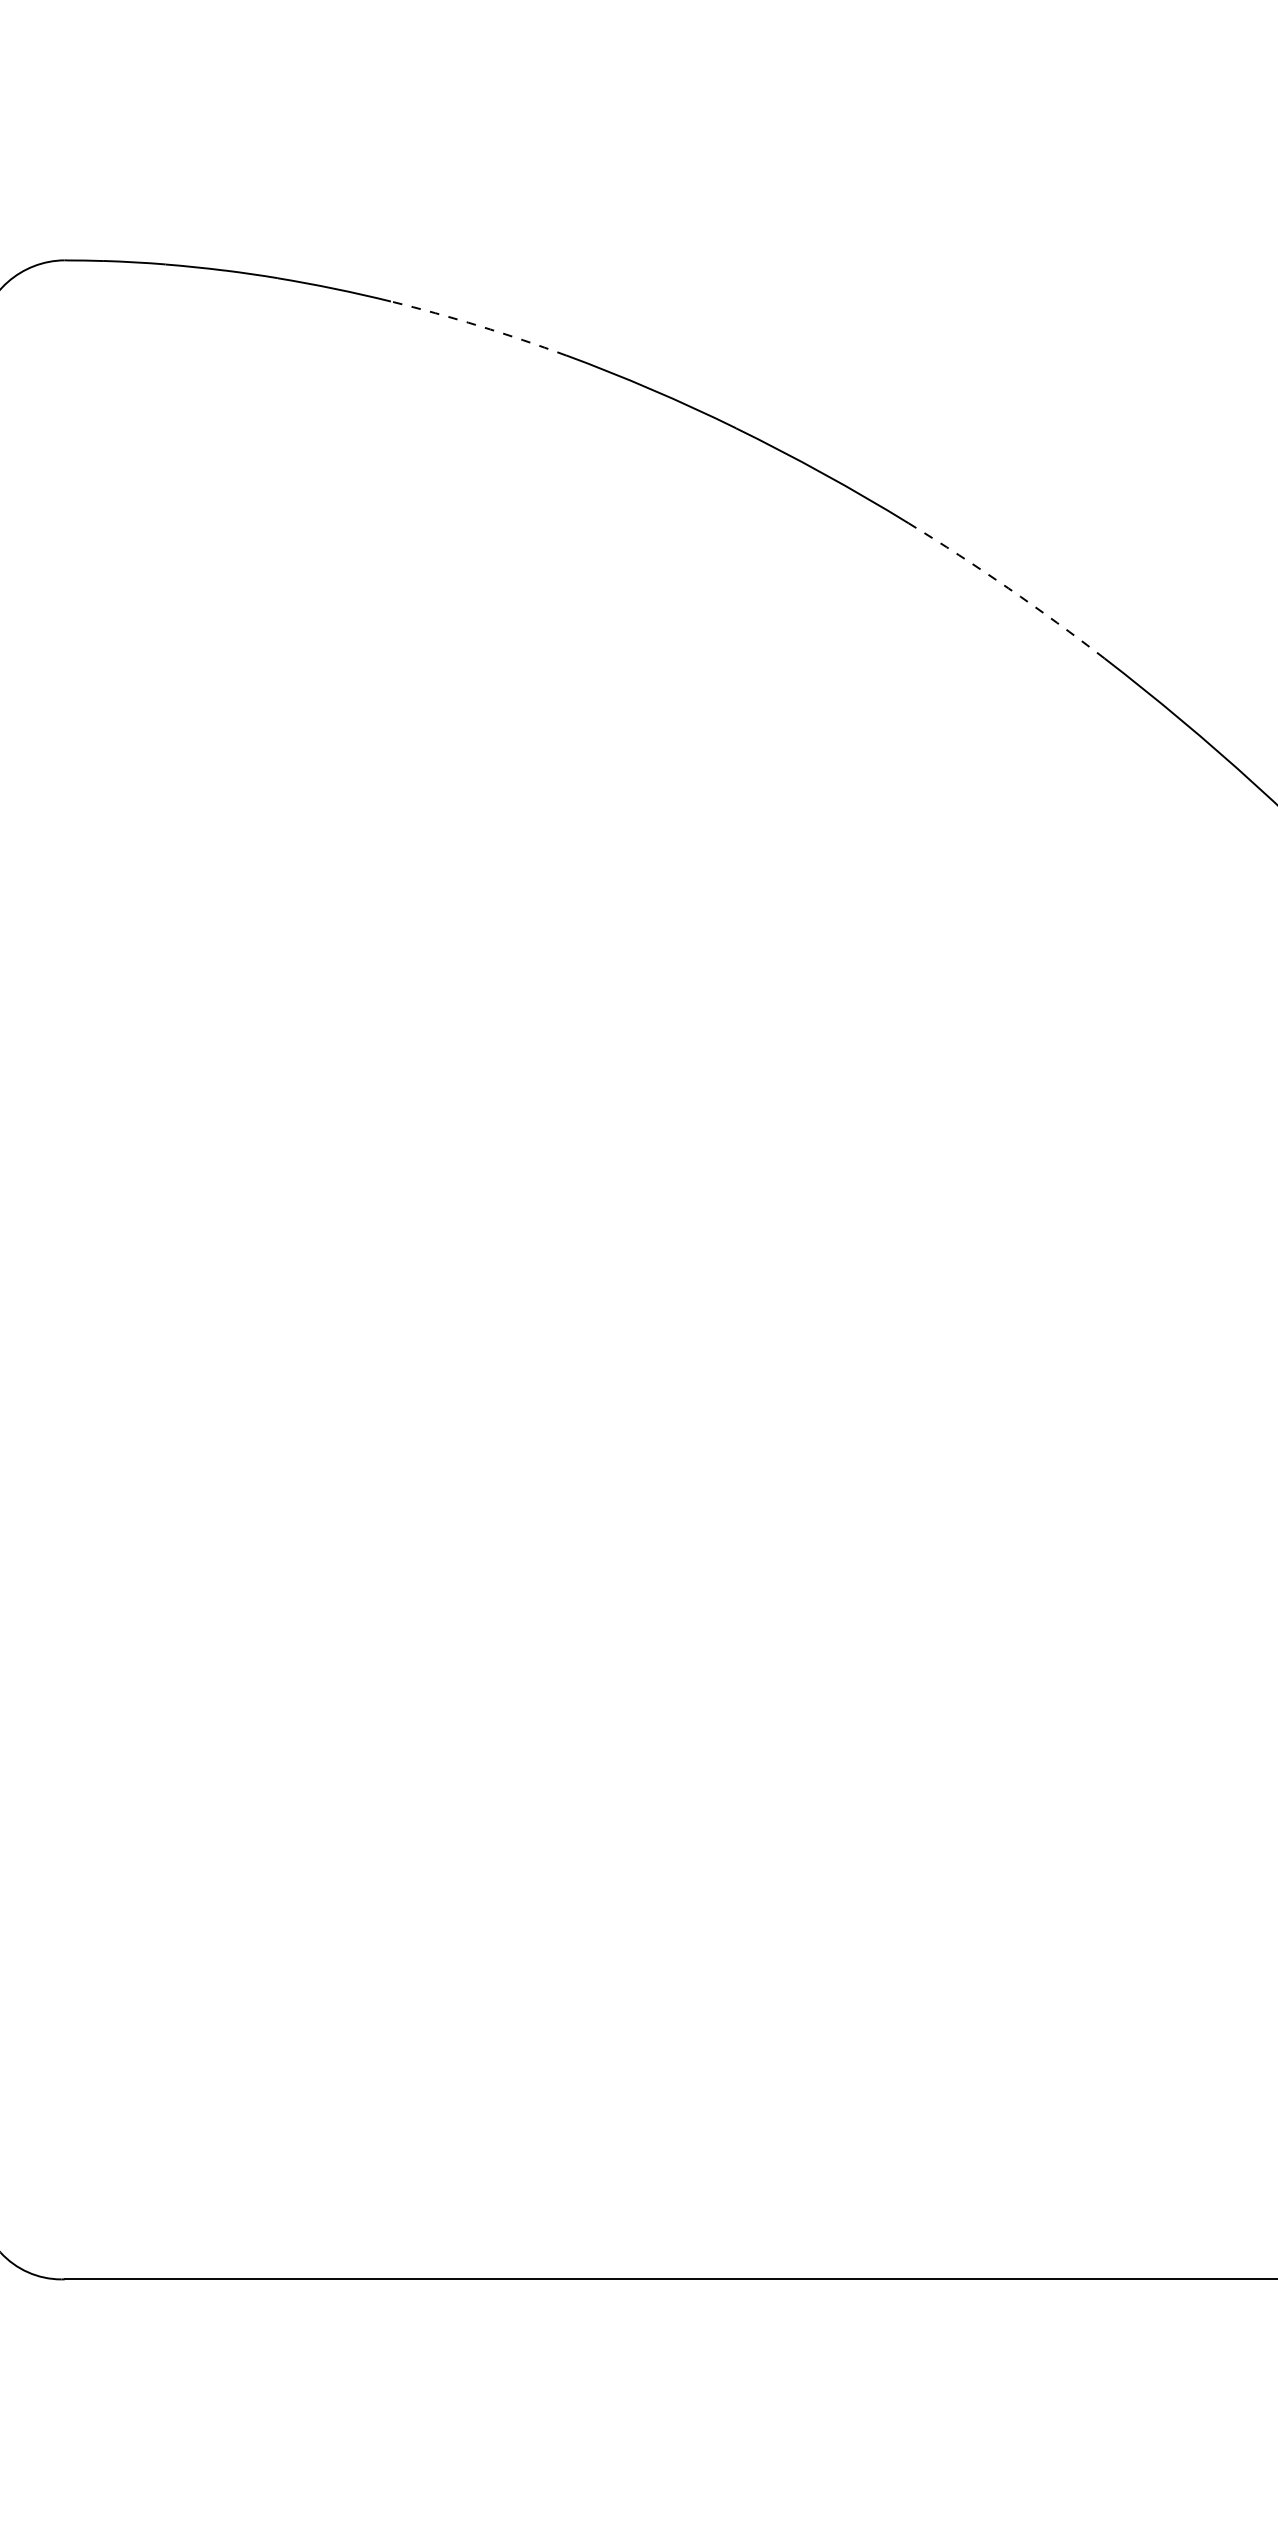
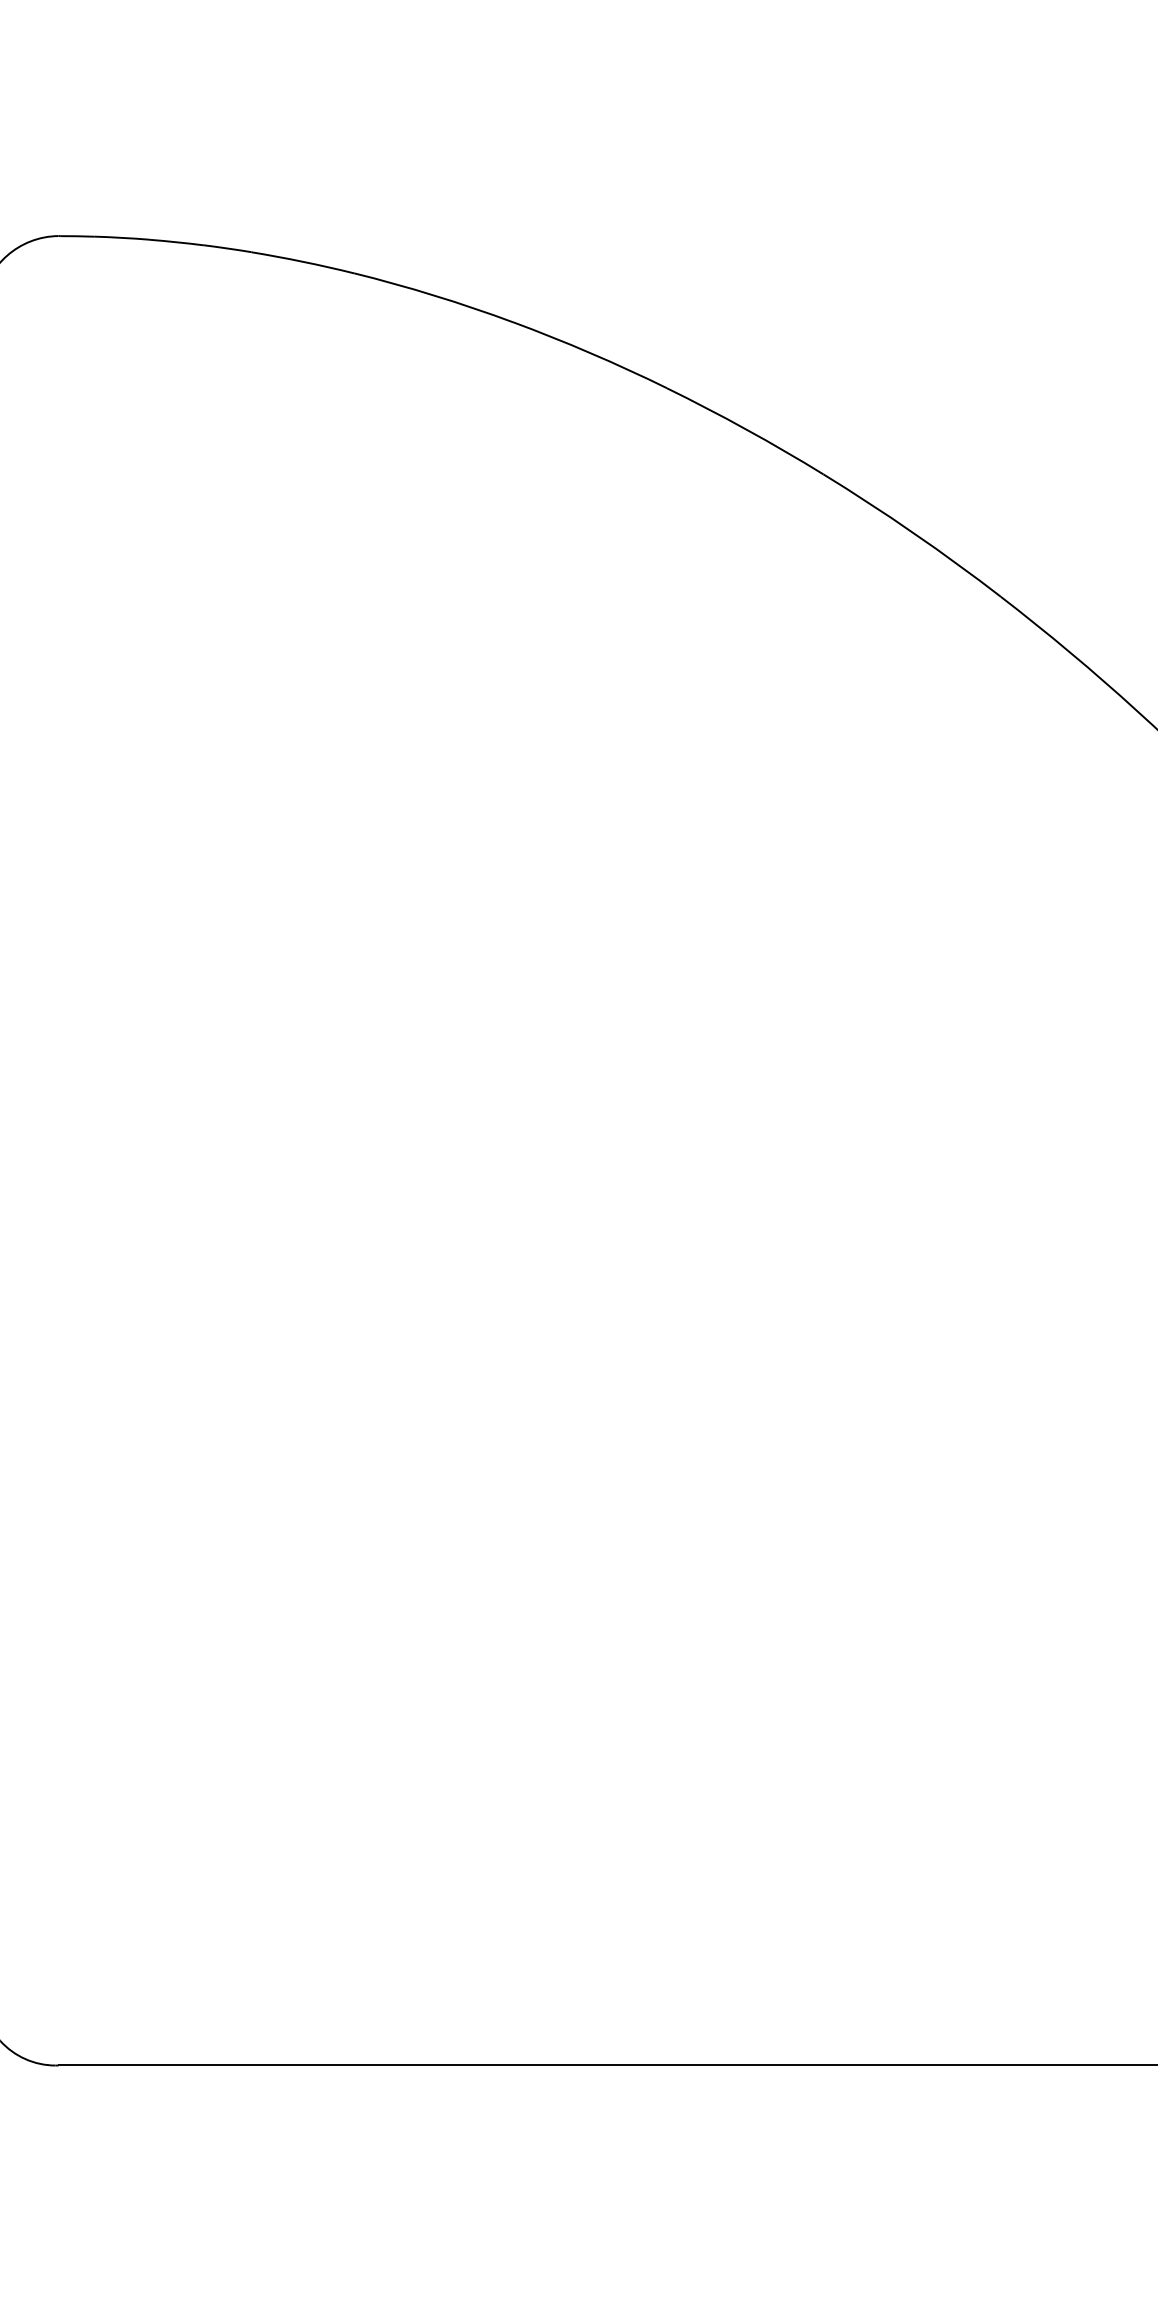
arc: (479, 326) -> (434, 296), dashed -> solid
arc: (1008, 588) -> (913, 533), dashed -> solid

